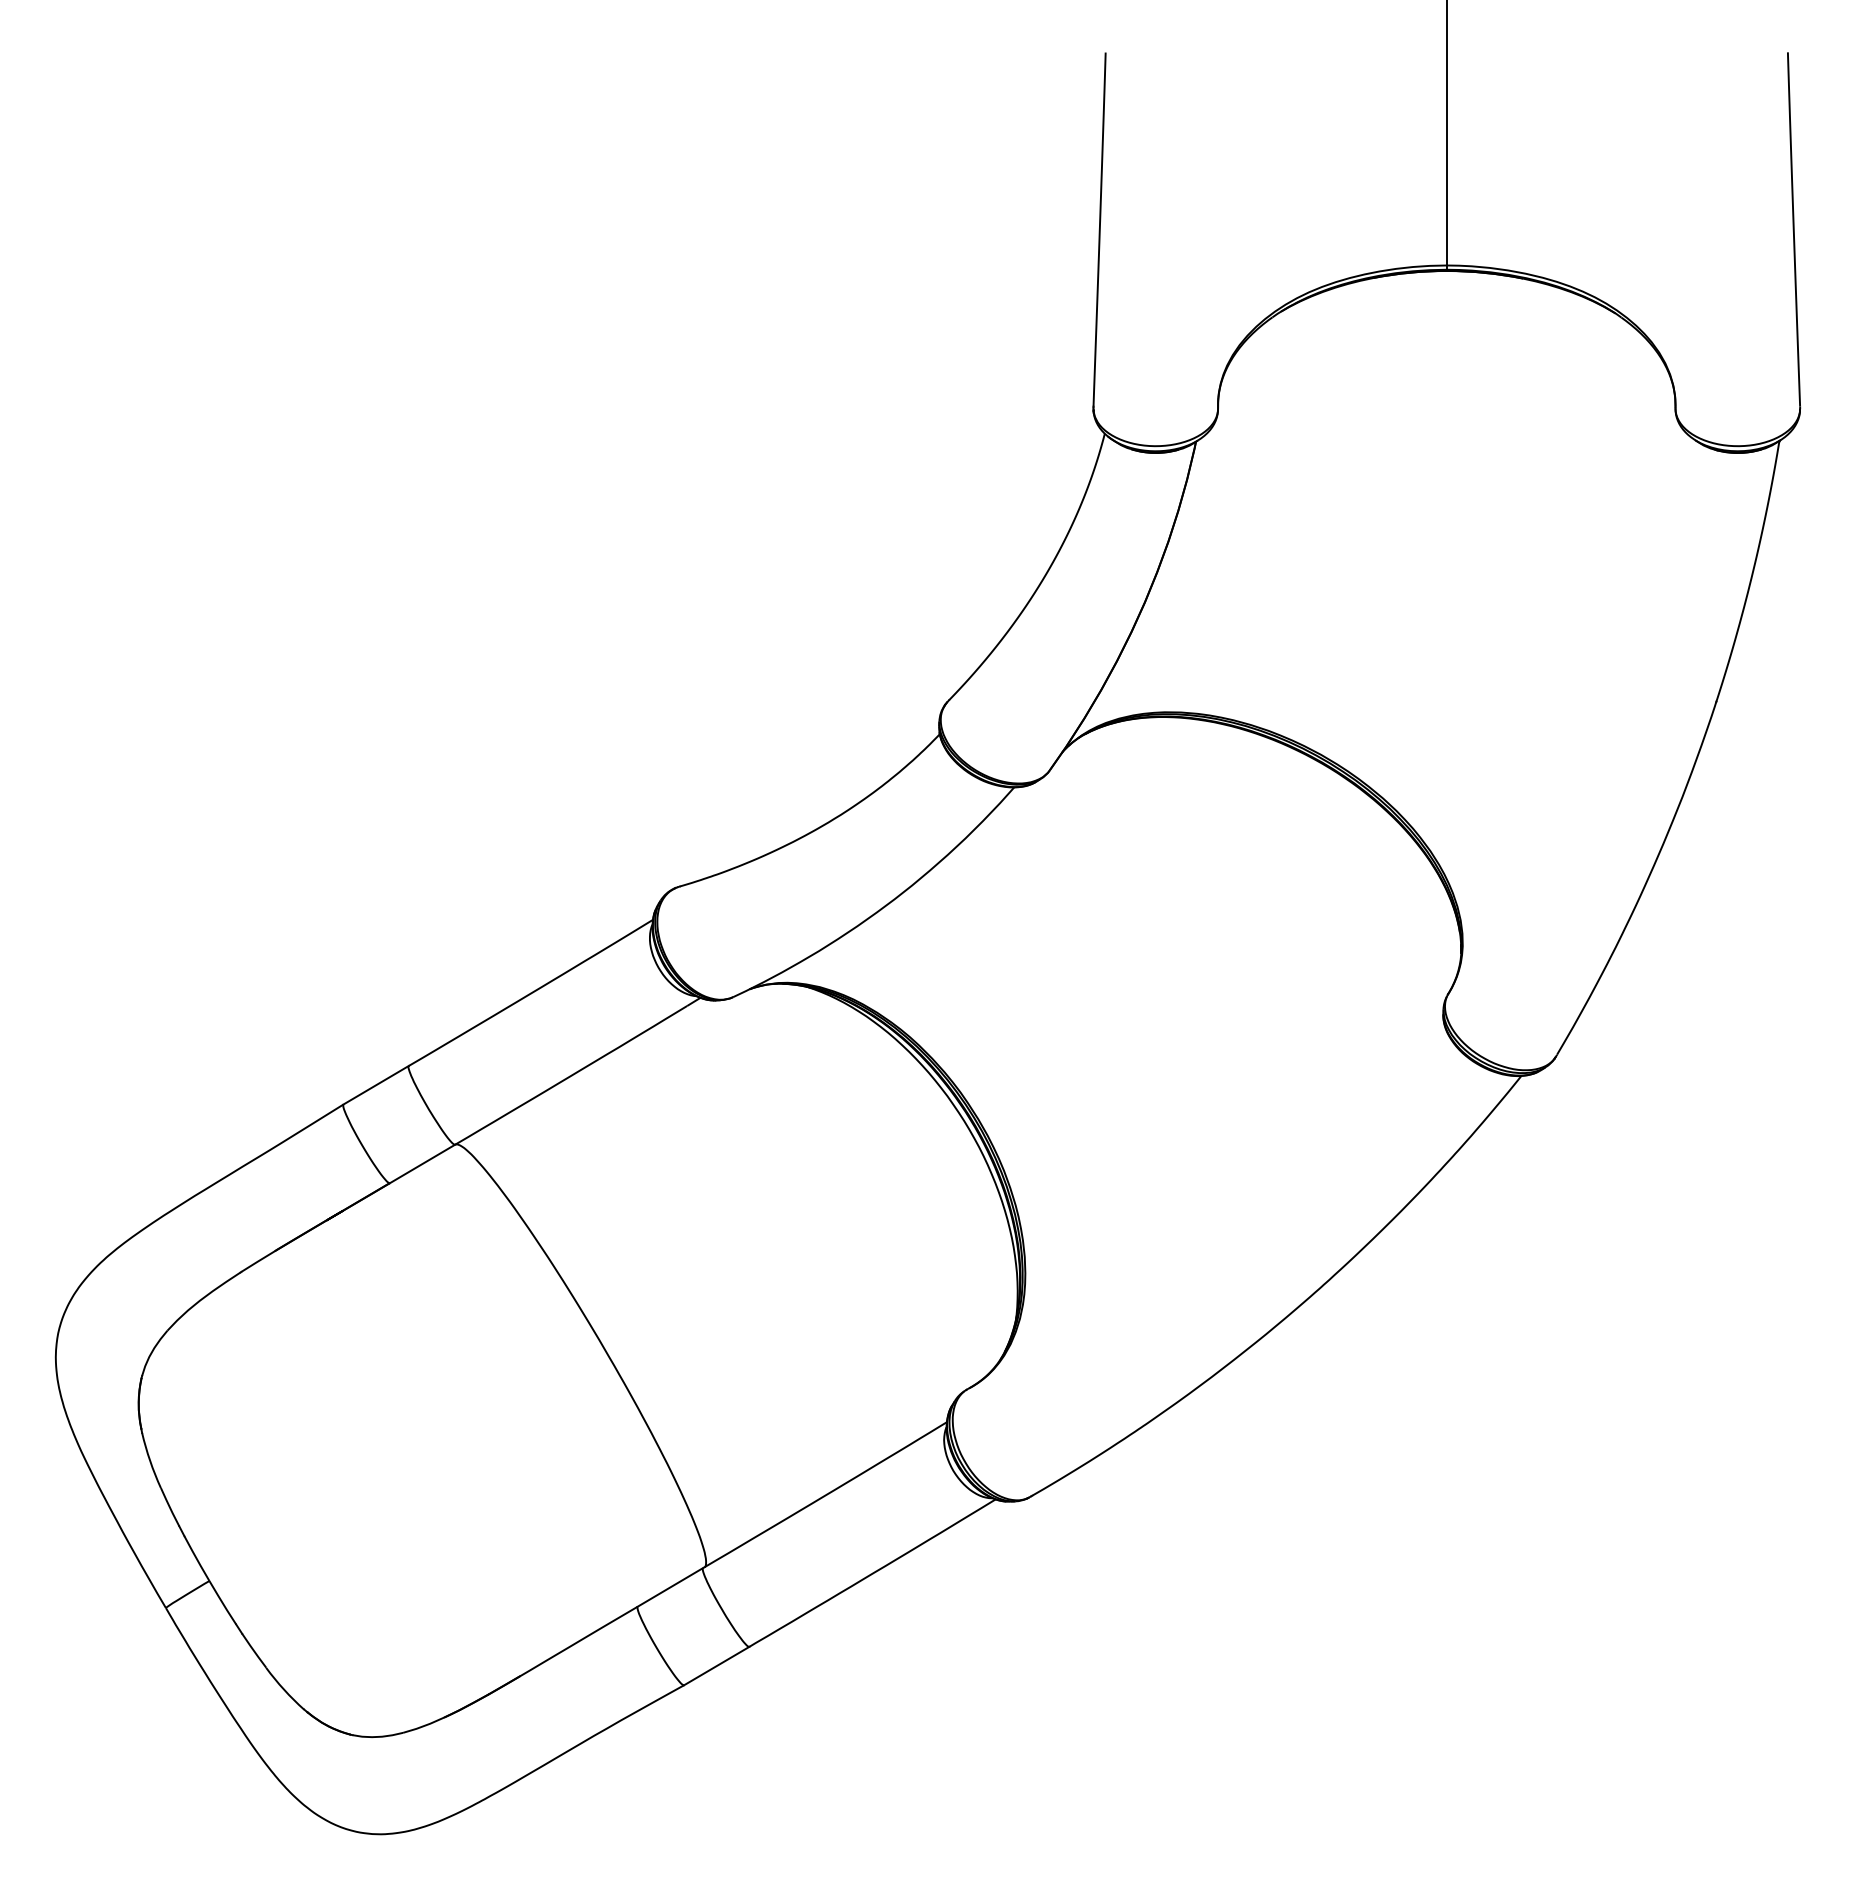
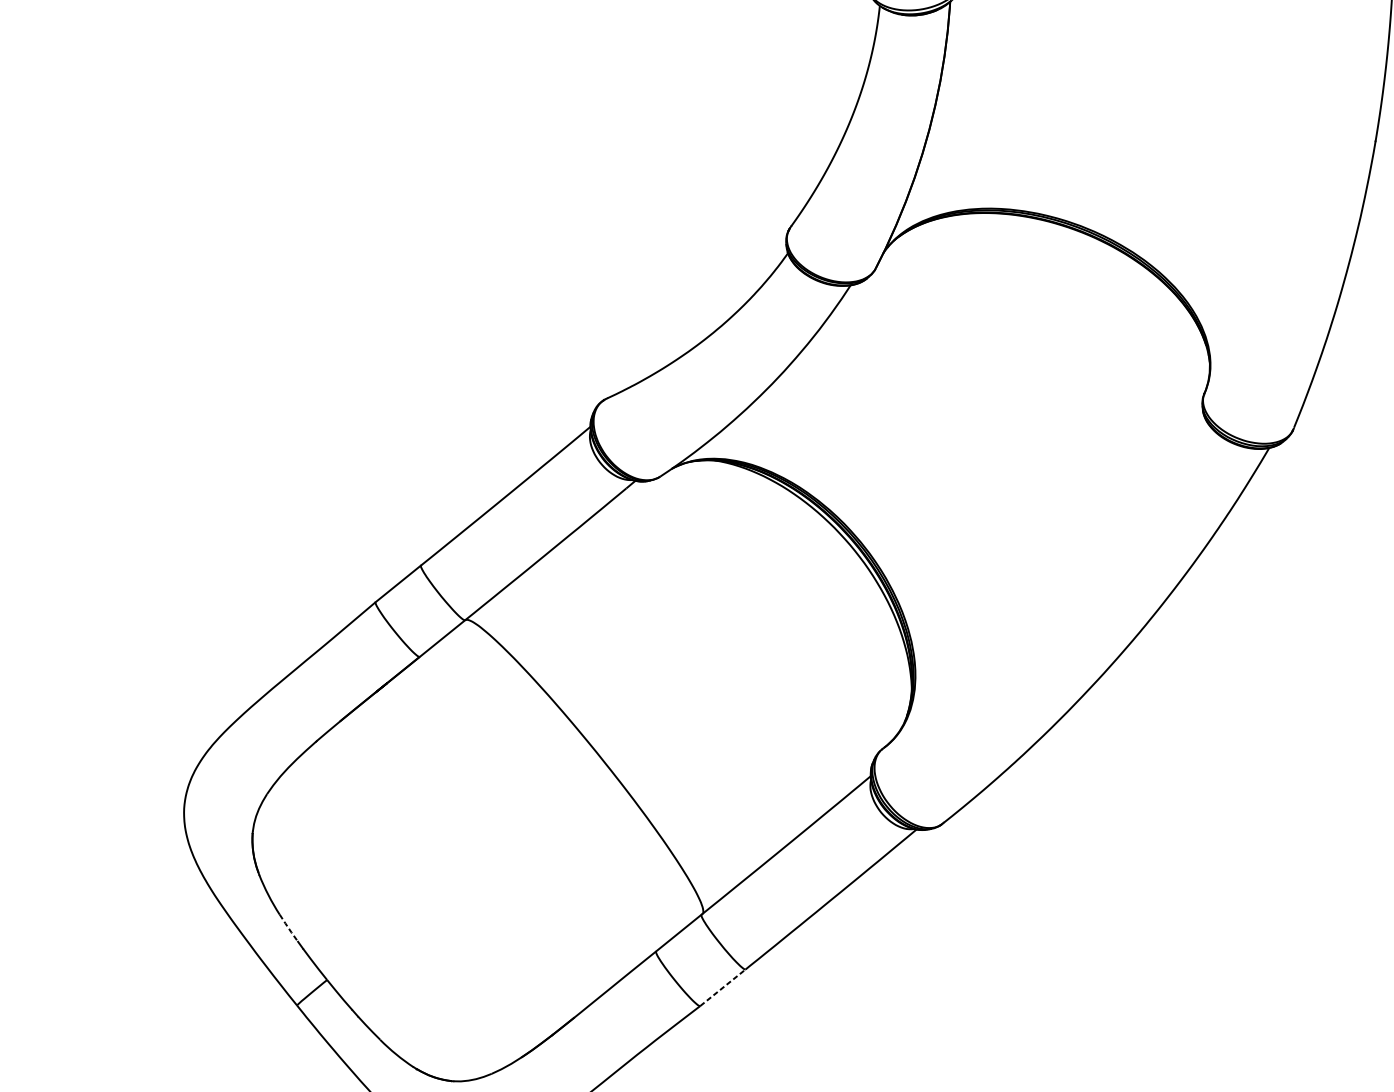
line: (169, 1507) -> (288, 928), solid -> dashed
line: (716, 1666) -> (722, 988), solid -> dashed

